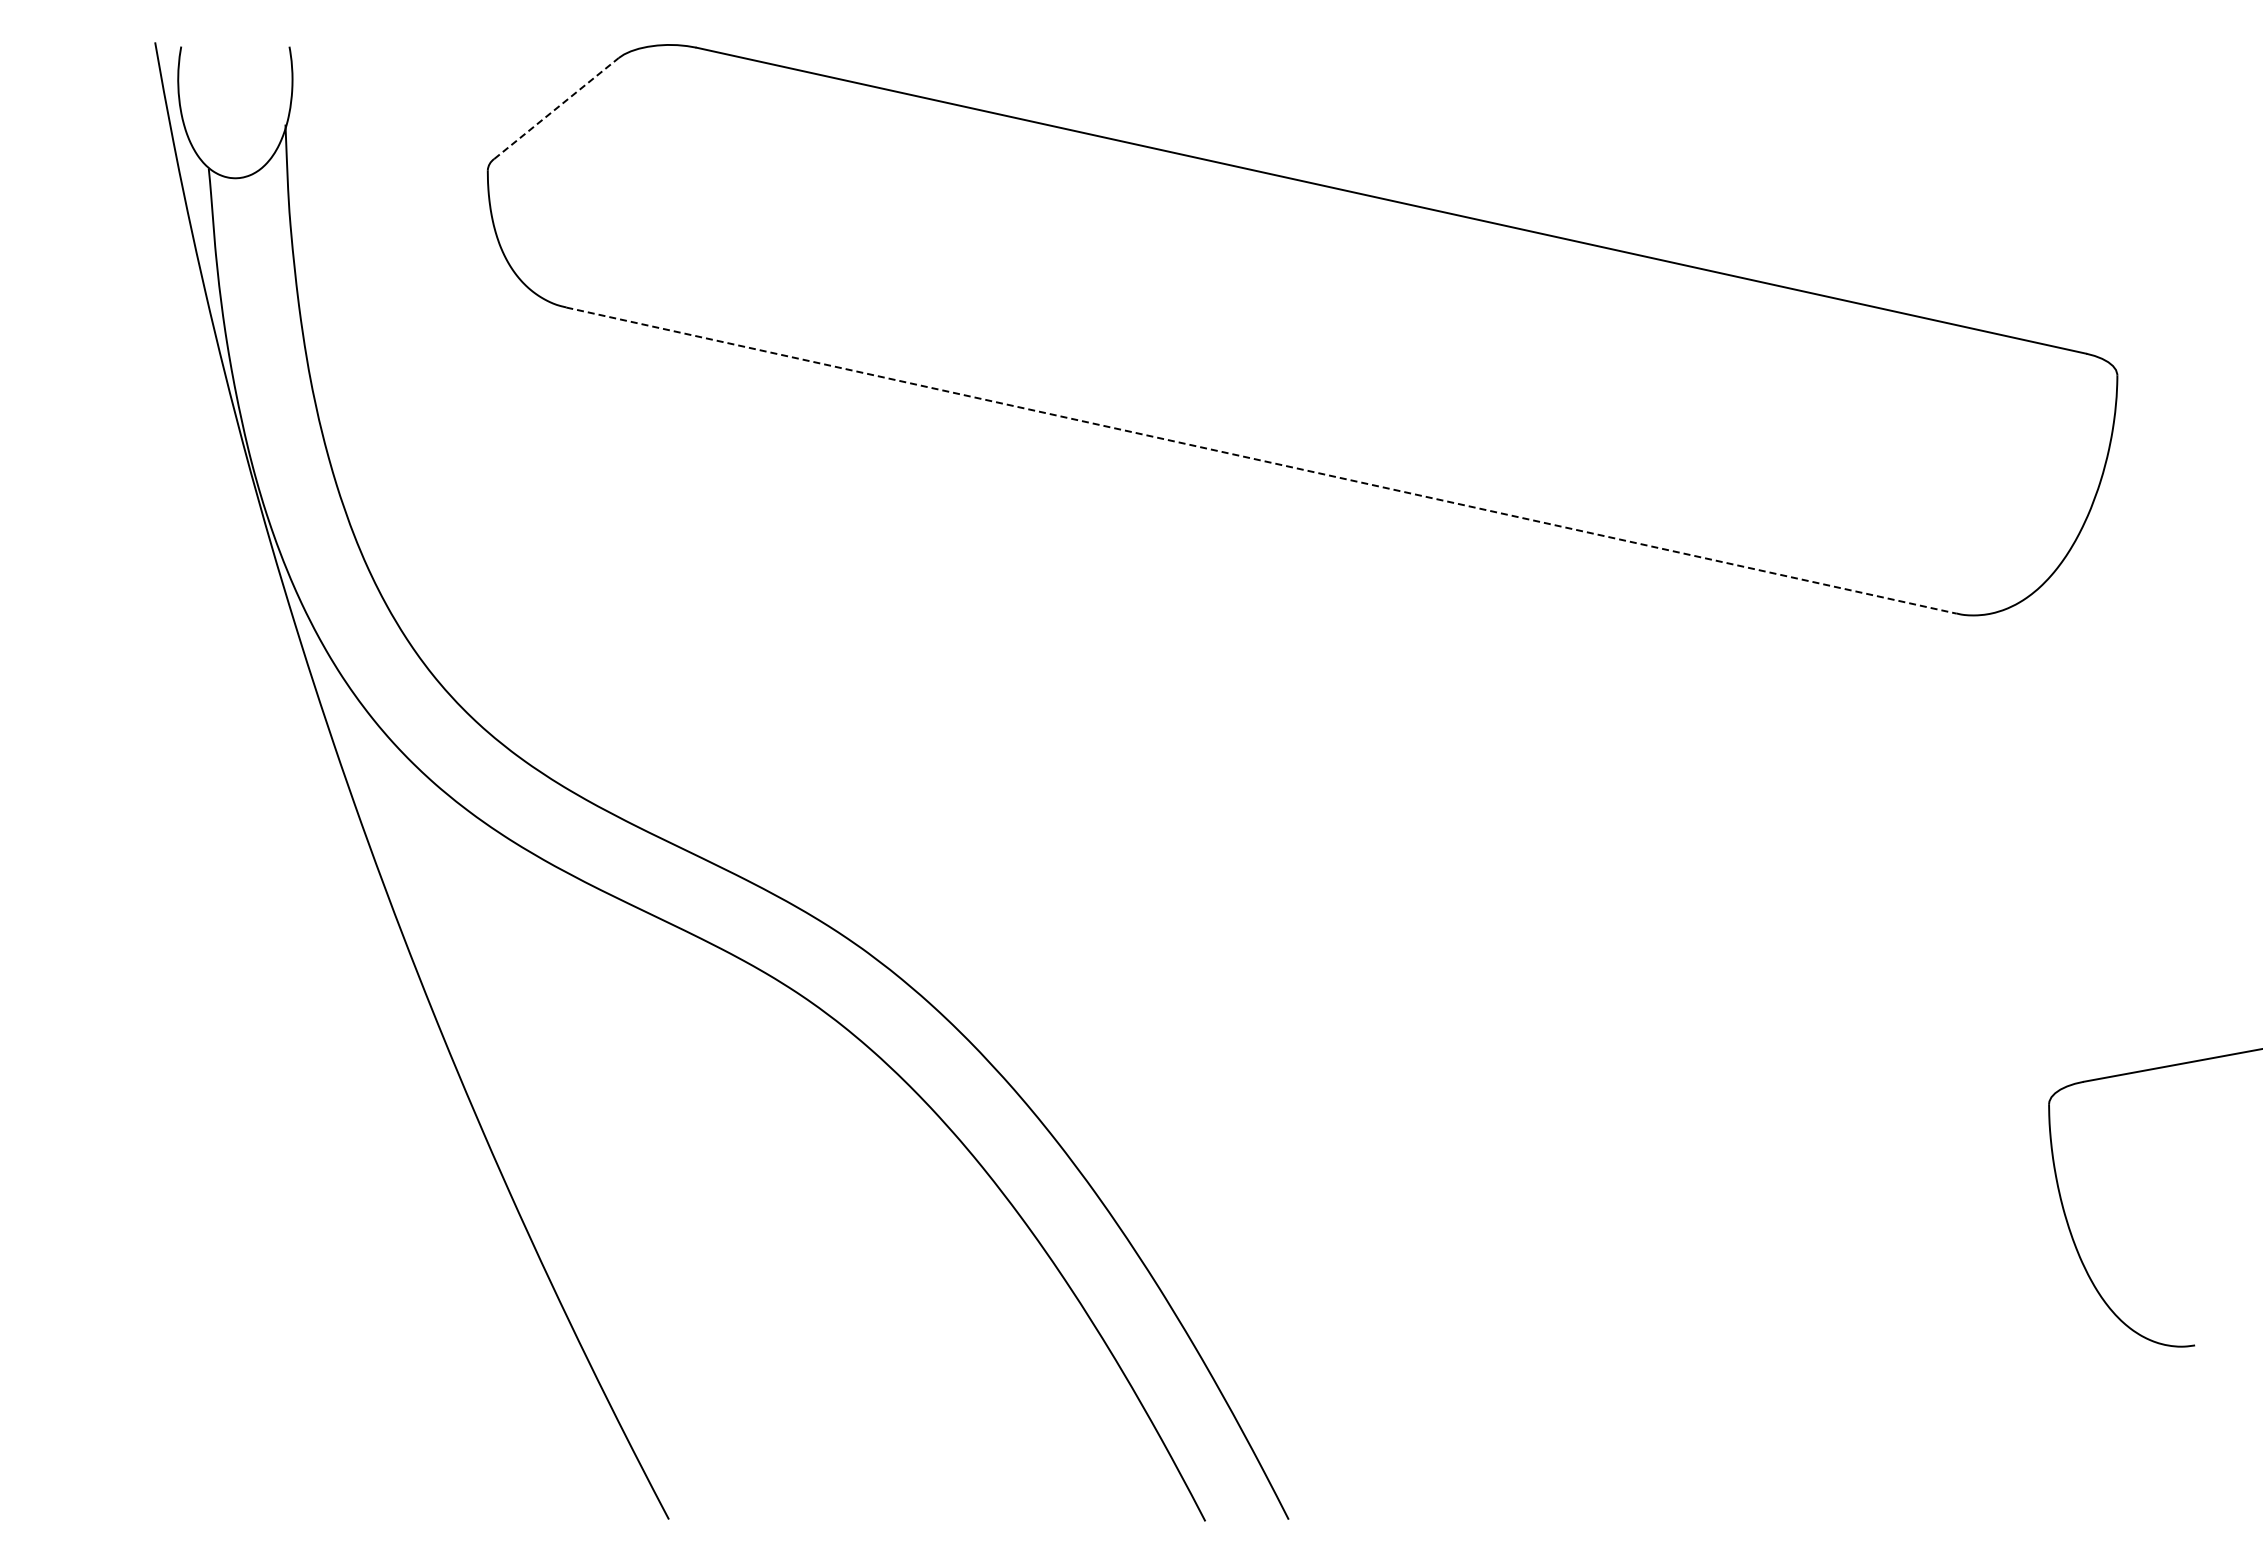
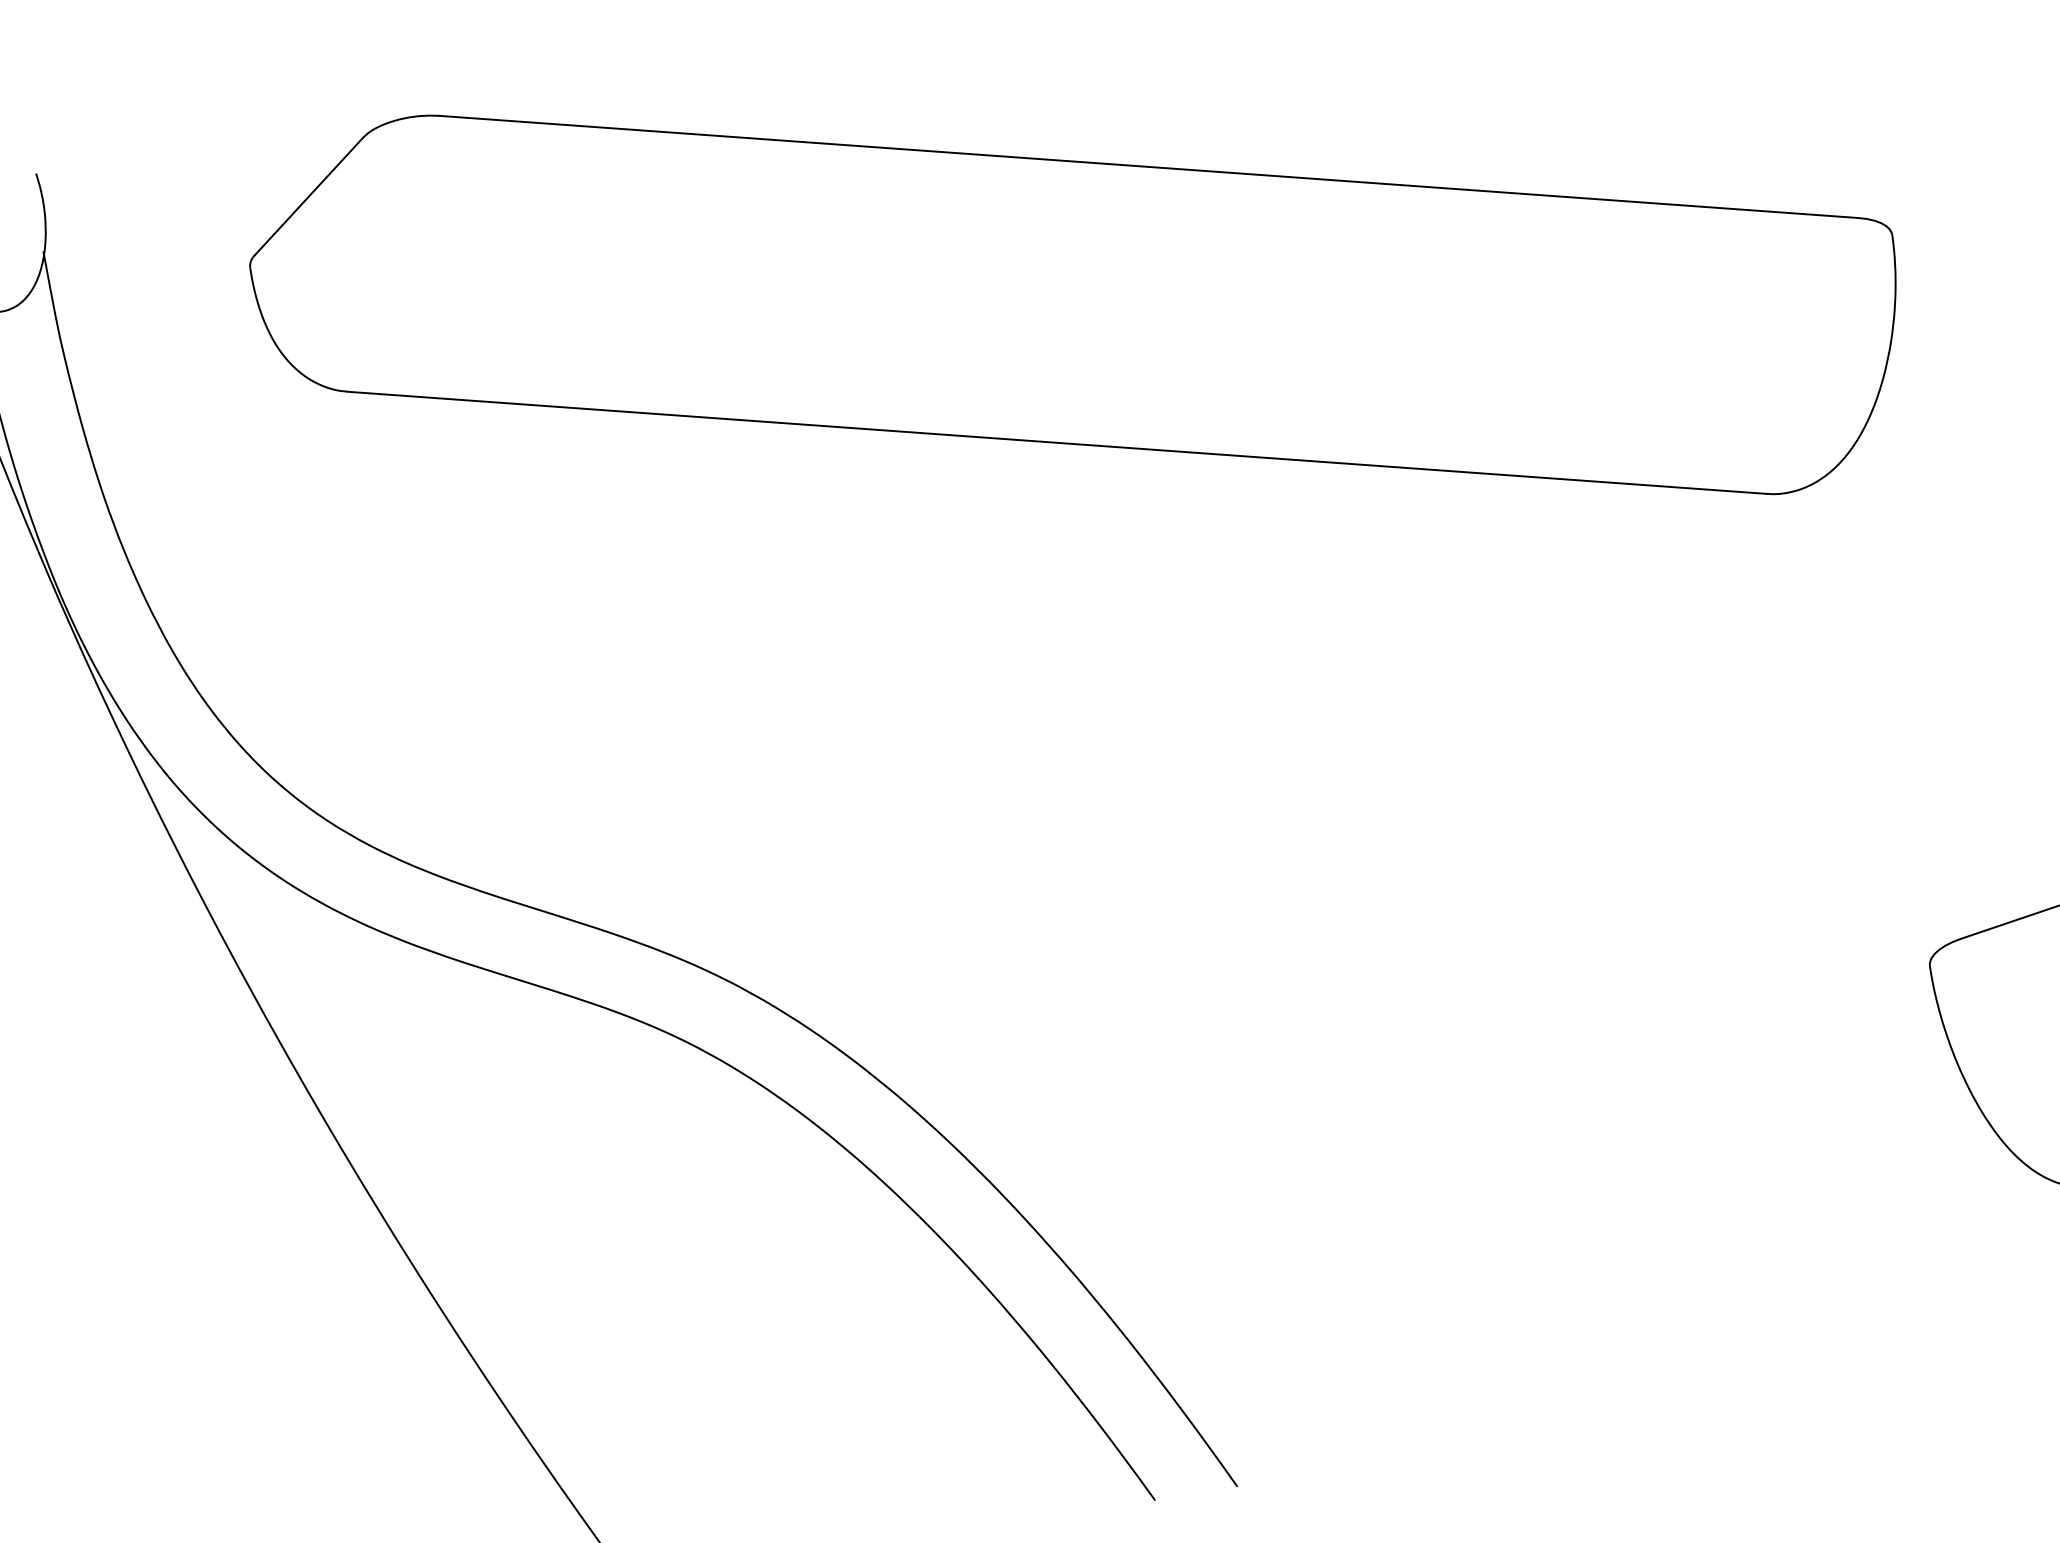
line: (556, 108) -> (309, 196), dashed -> solid
line: (1261, 460) -> (1057, 442), dashed -> solid

